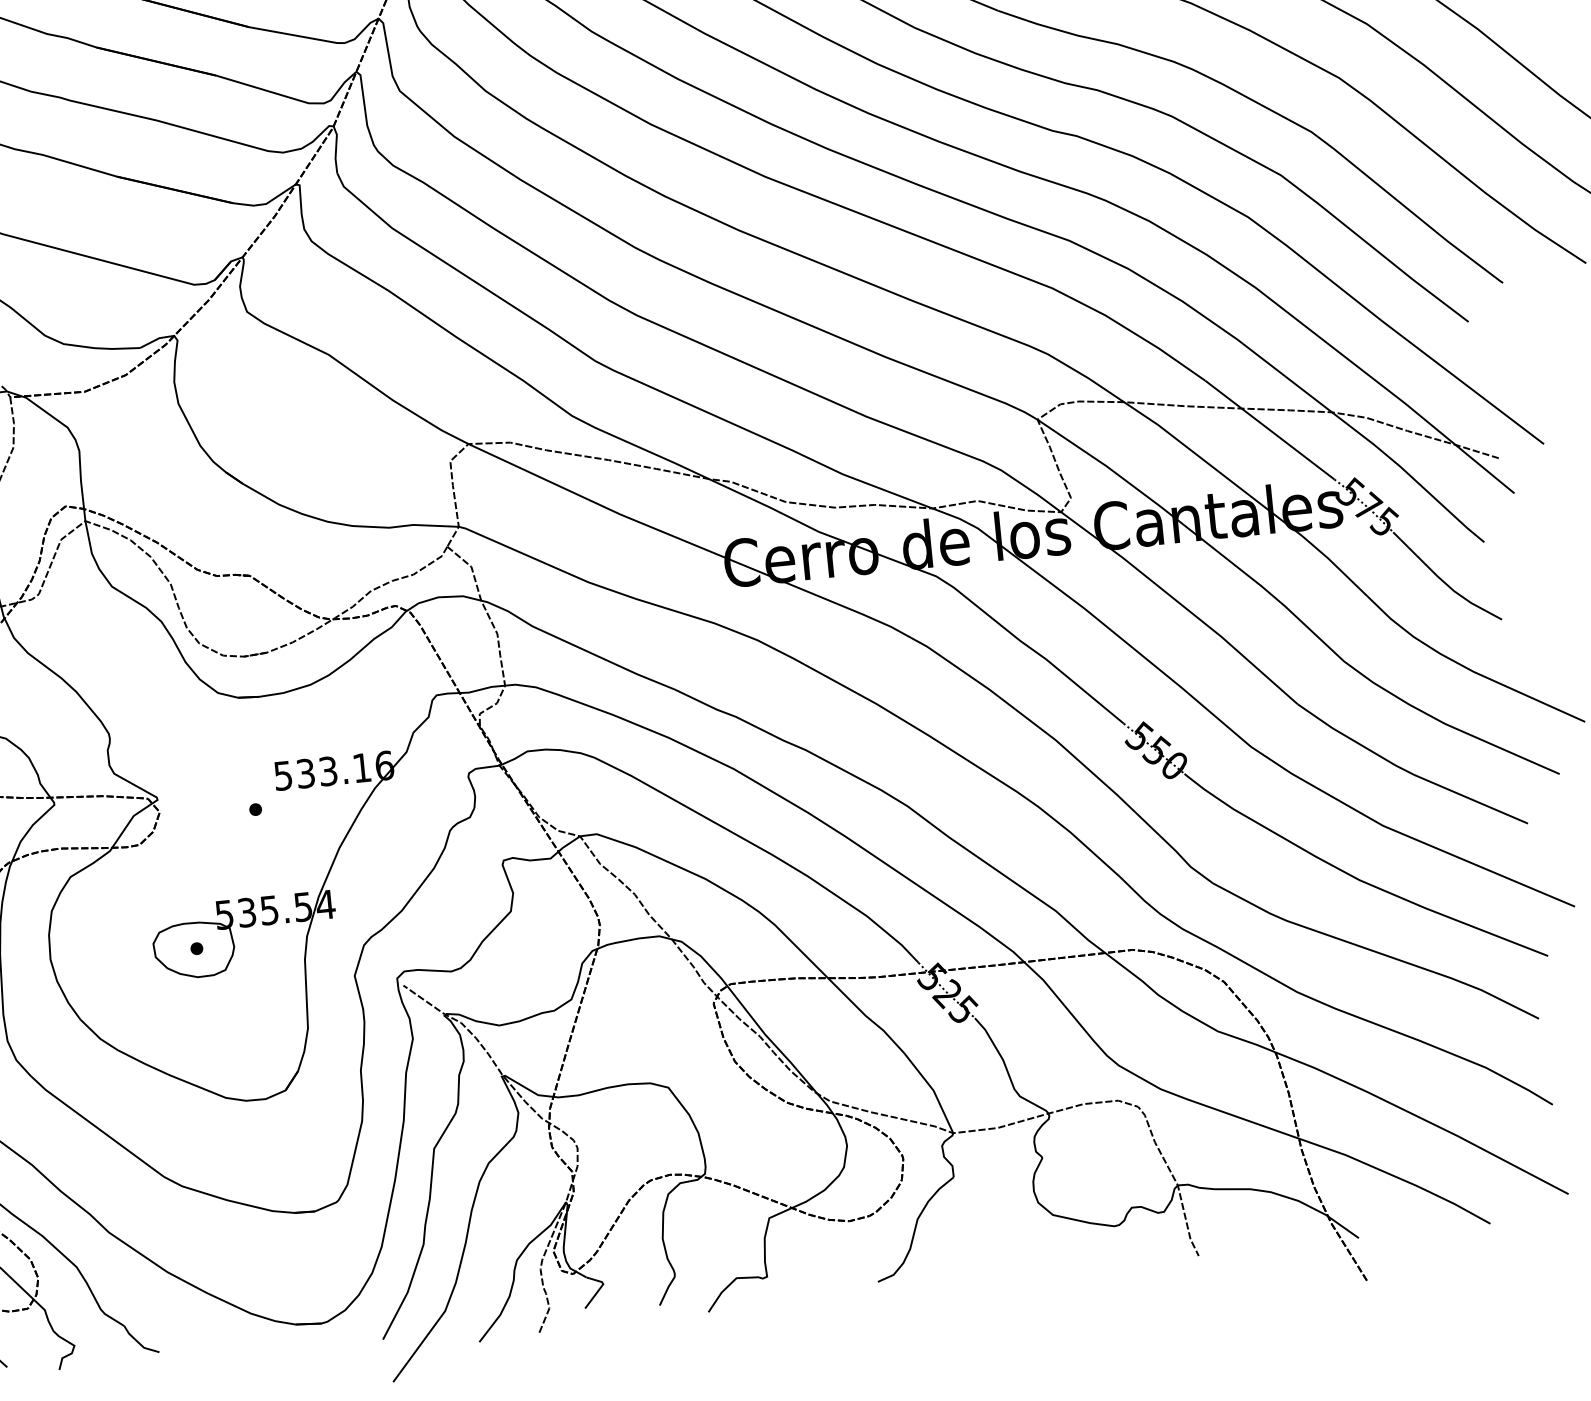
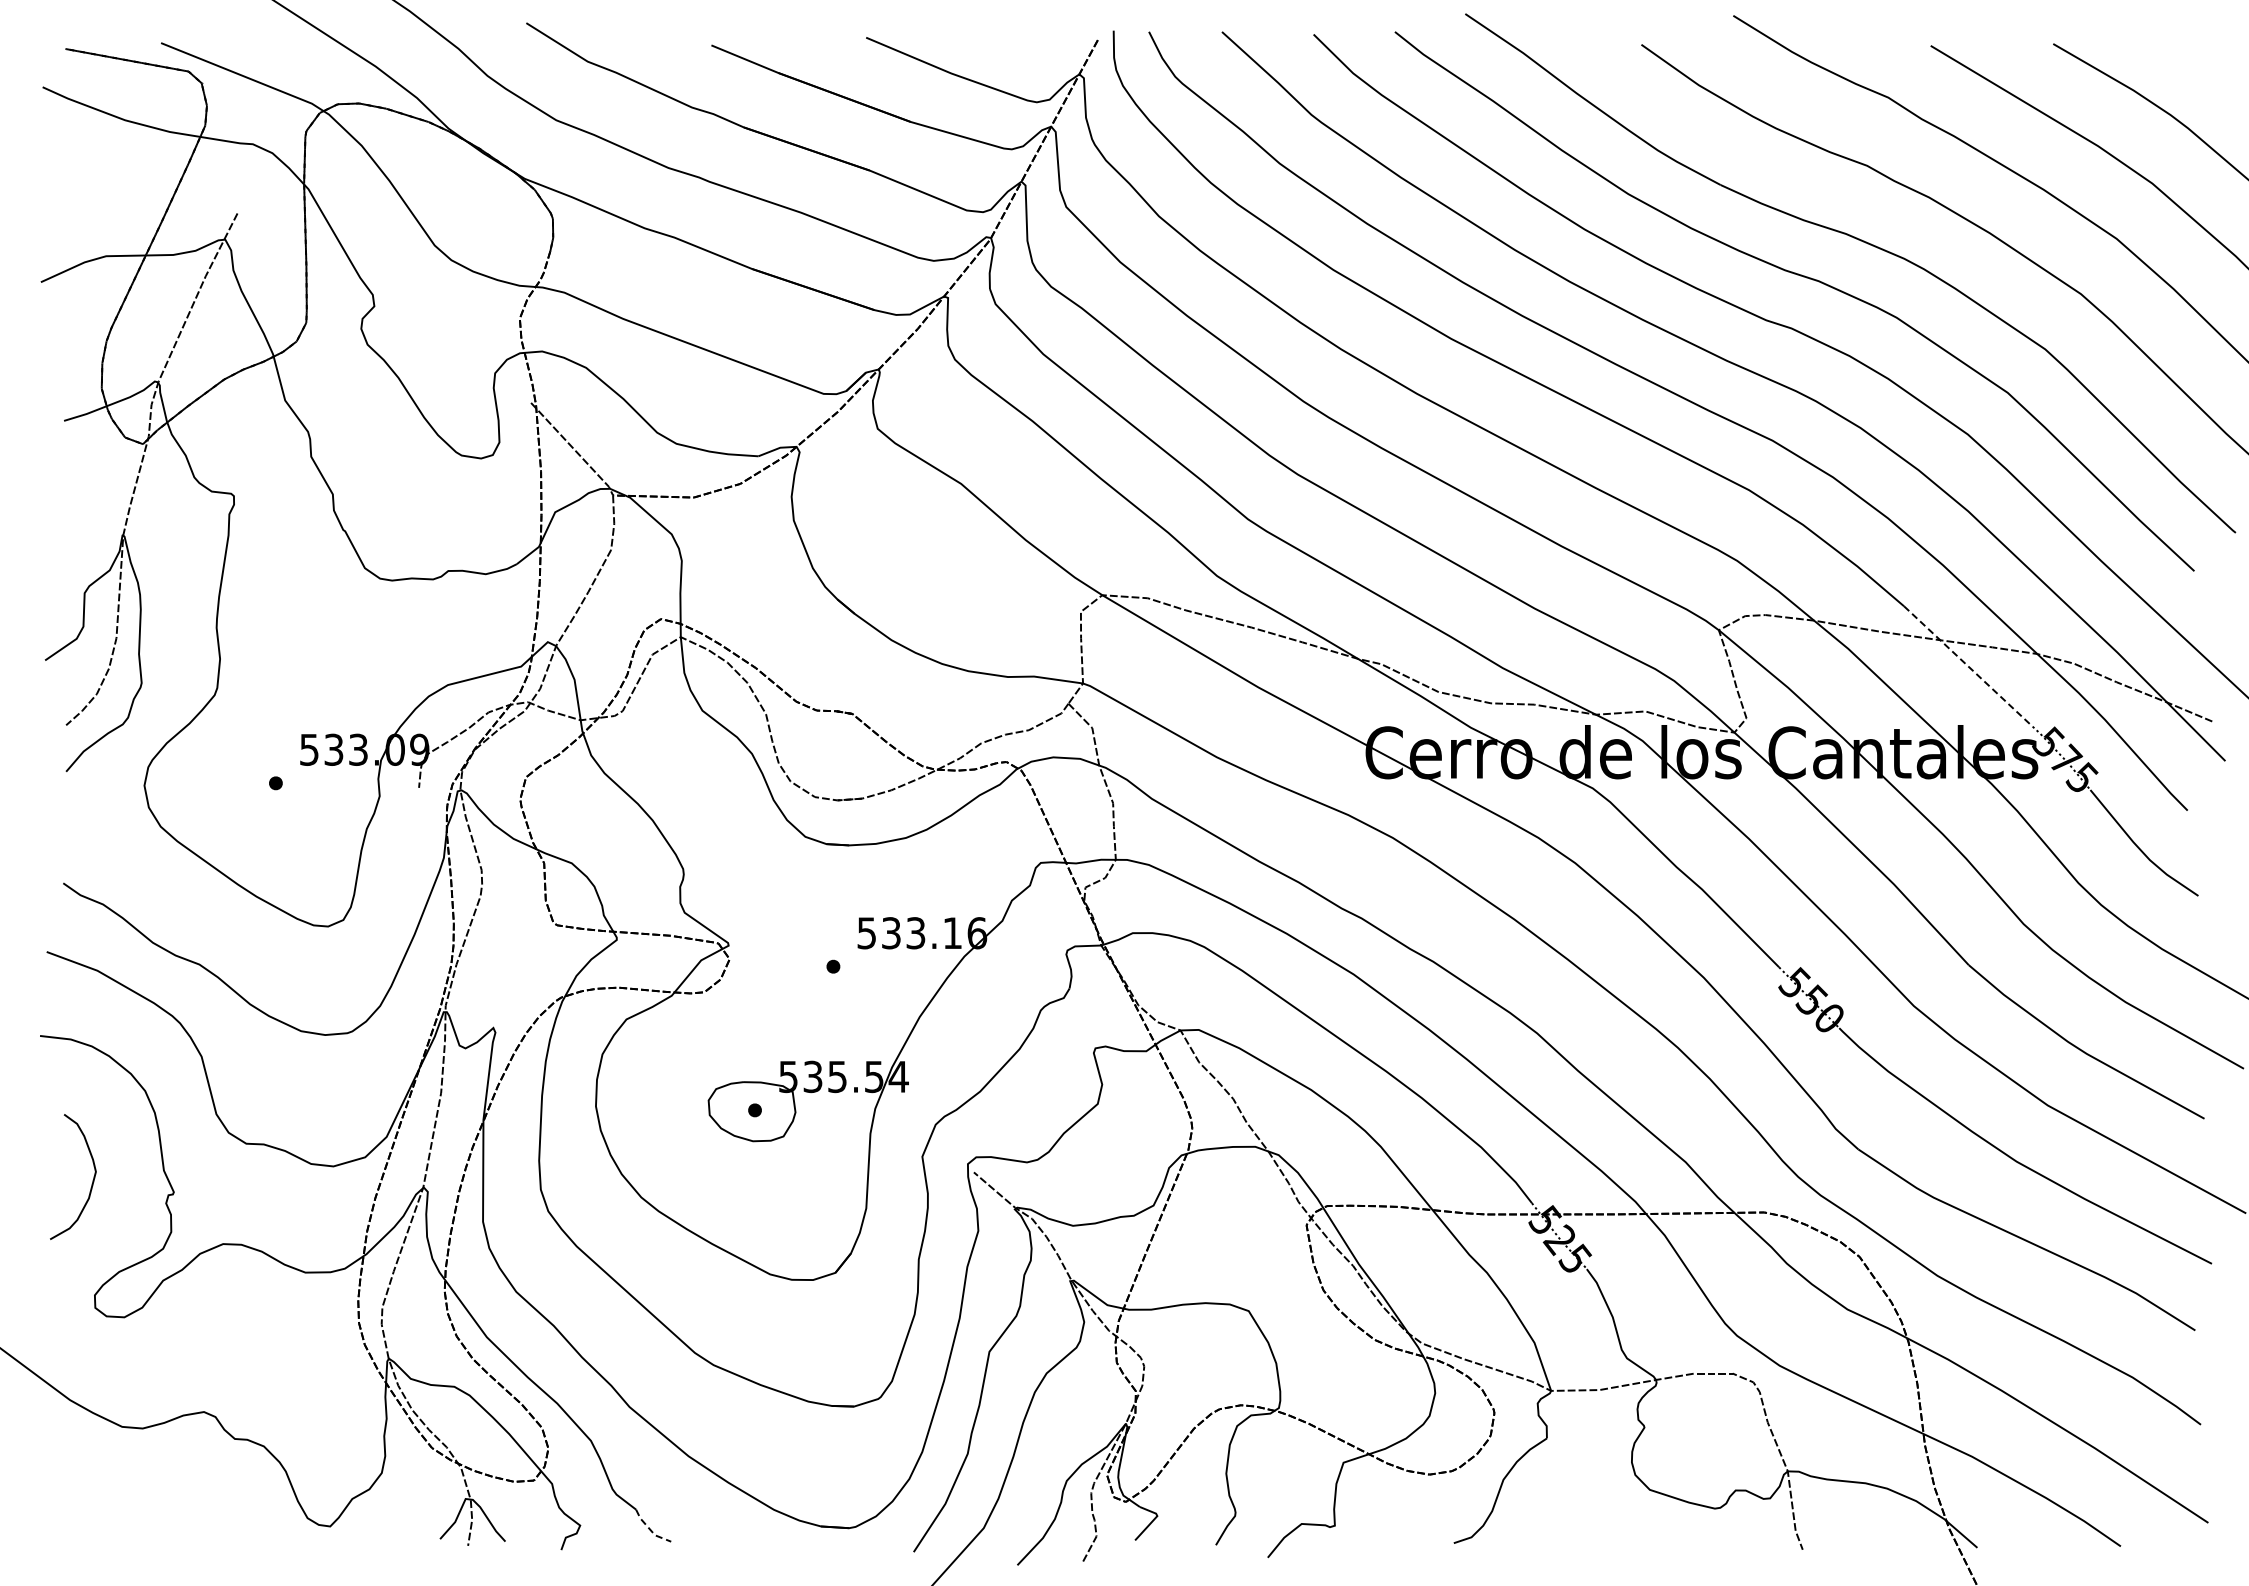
line: (1269, 430) -> (1968, 666), solid -> dashed
line: (139, 1343) -> (650, 1530), solid -> dashed

